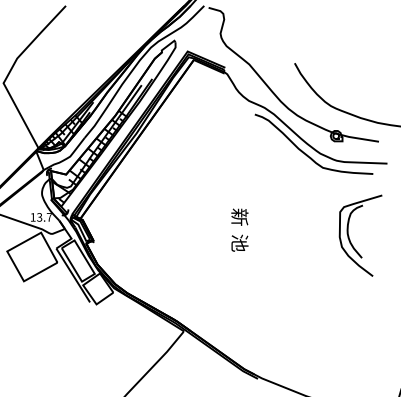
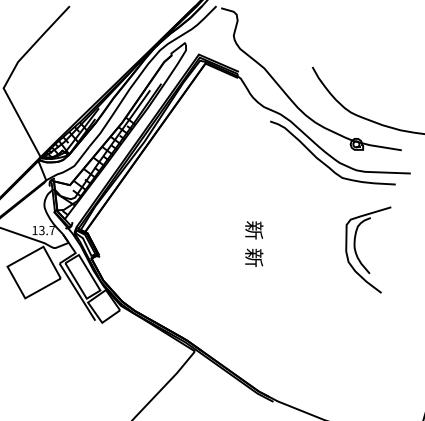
part: (349, 236) -> (356, 250), moved
text: (240, 242) -> (254, 257), 池 -> 新

